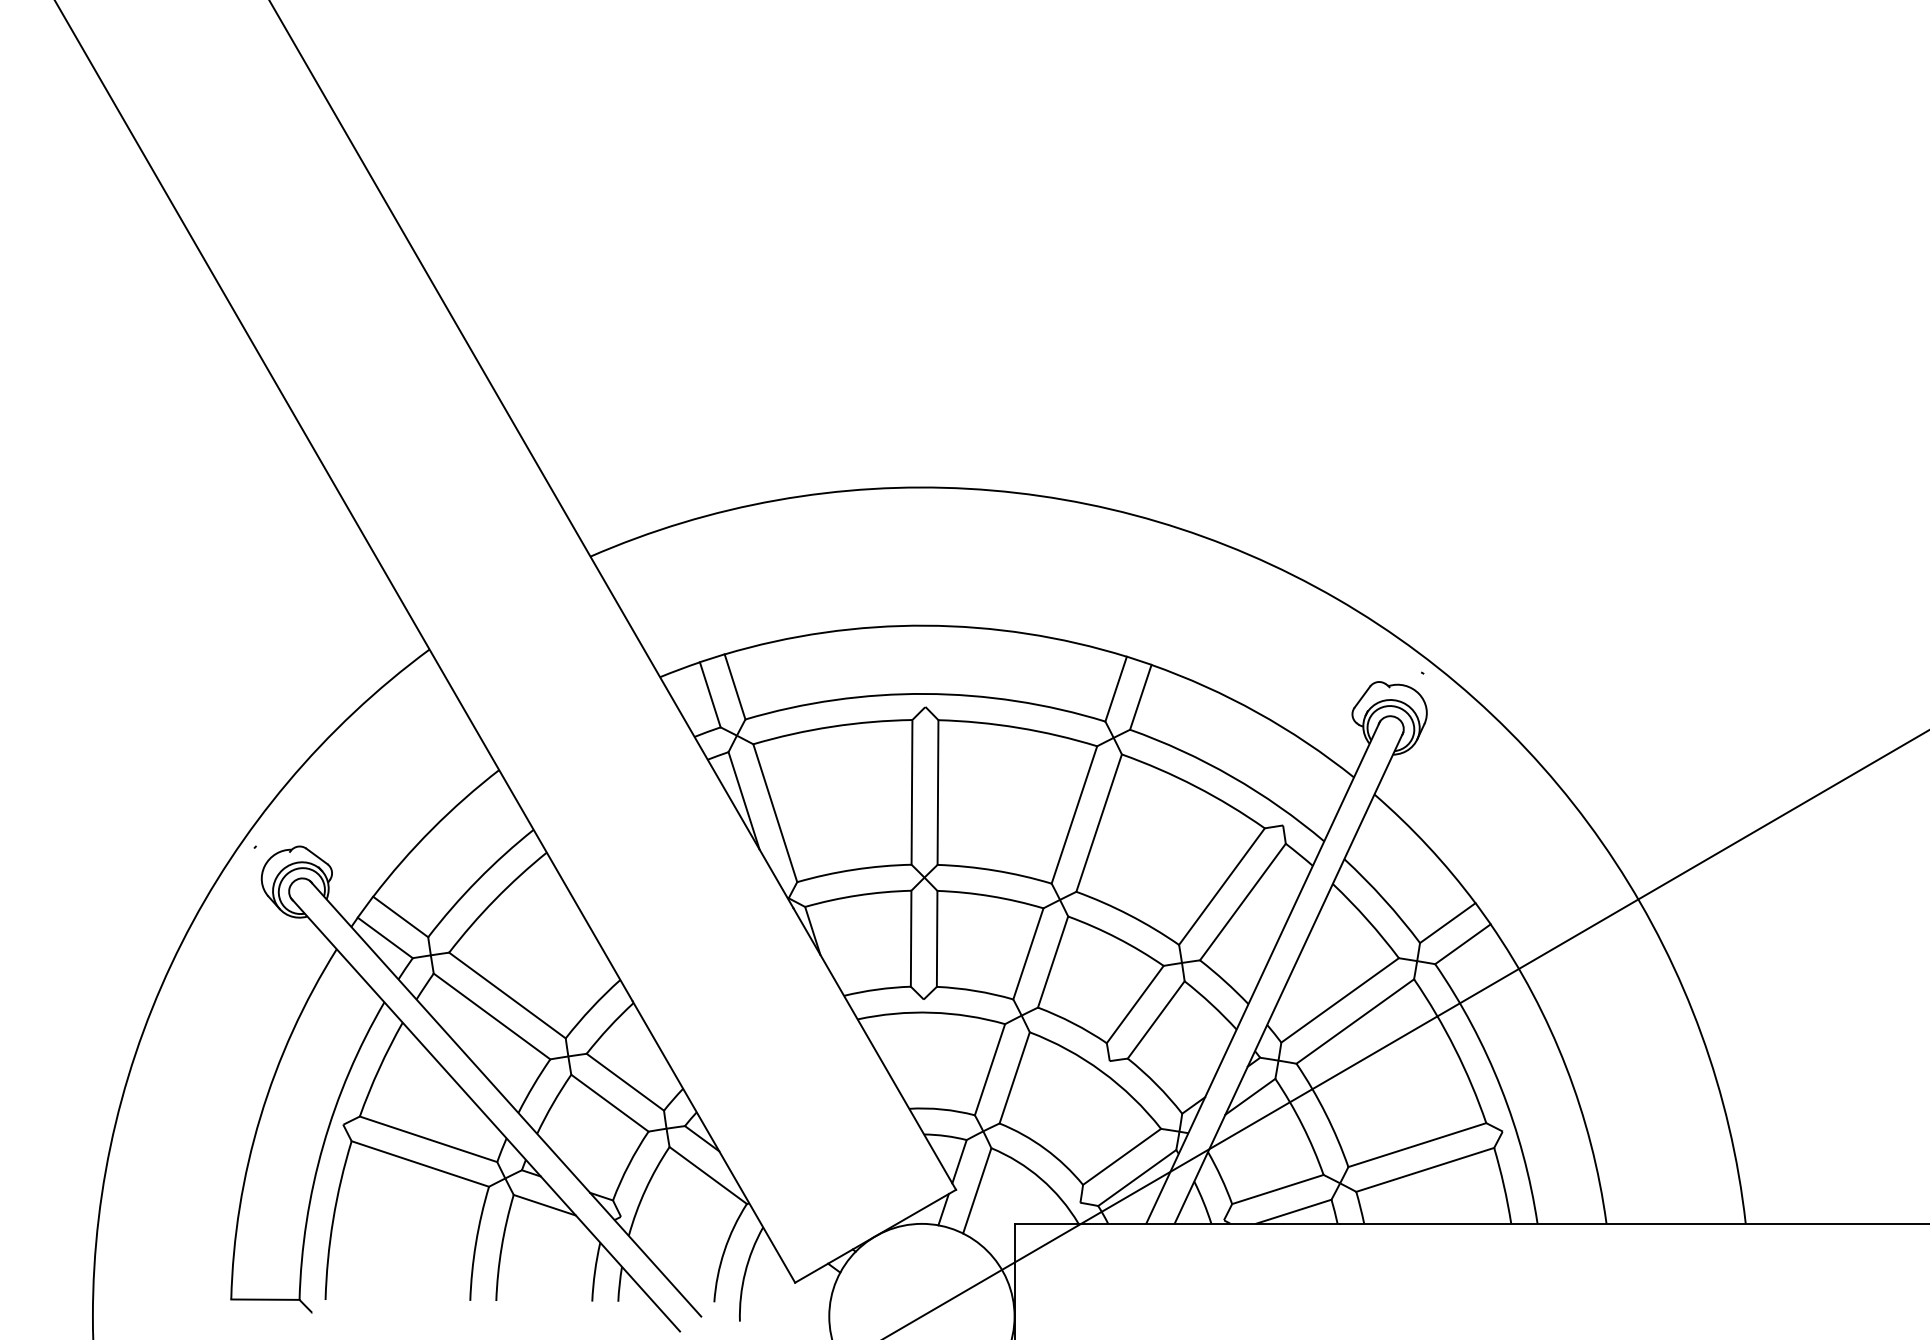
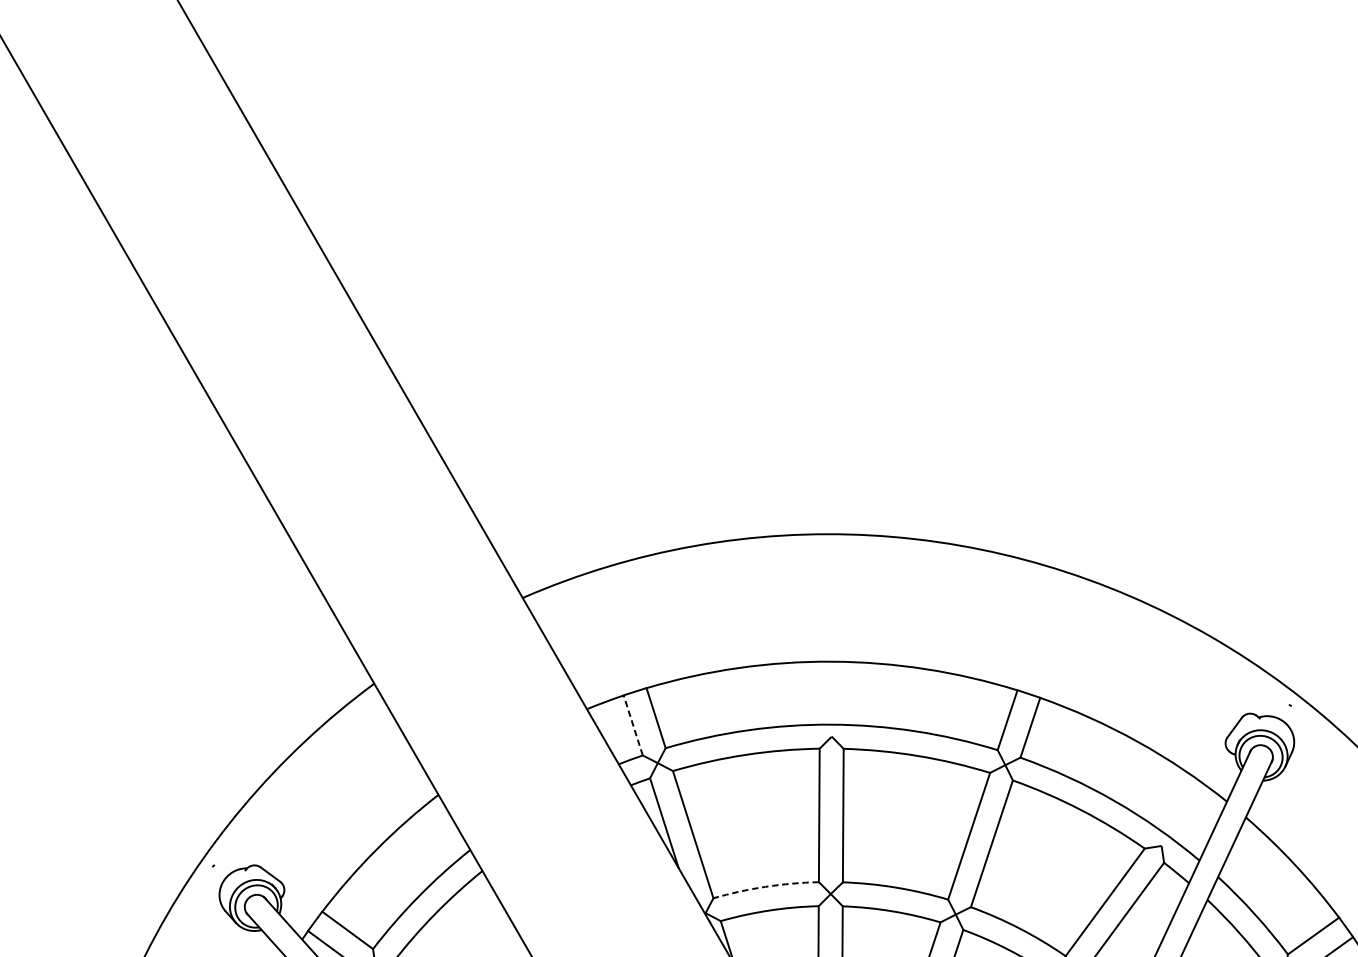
line: (710, 694) -> (633, 725), solid -> dashed
arc: (853, 869) -> (765, 886), solid -> dashed

